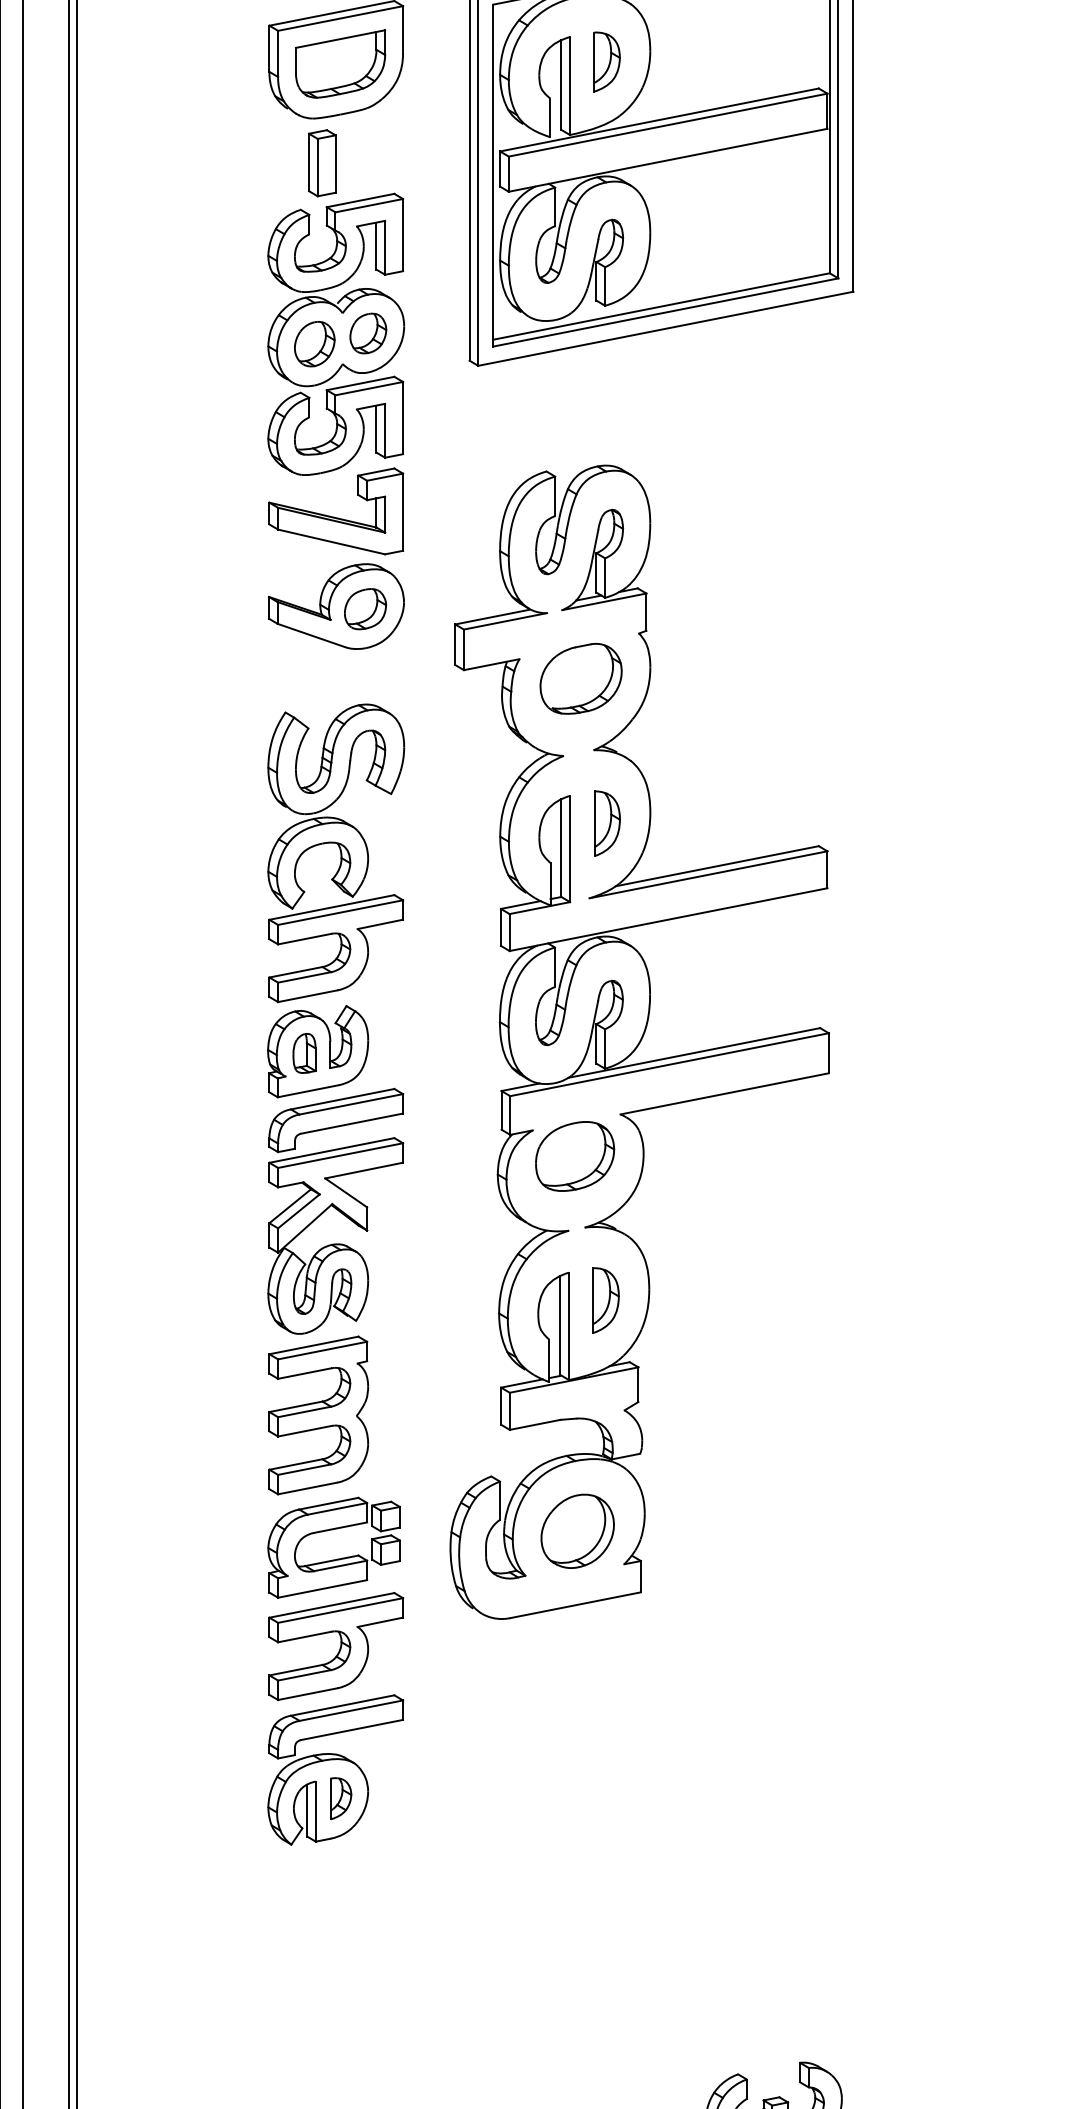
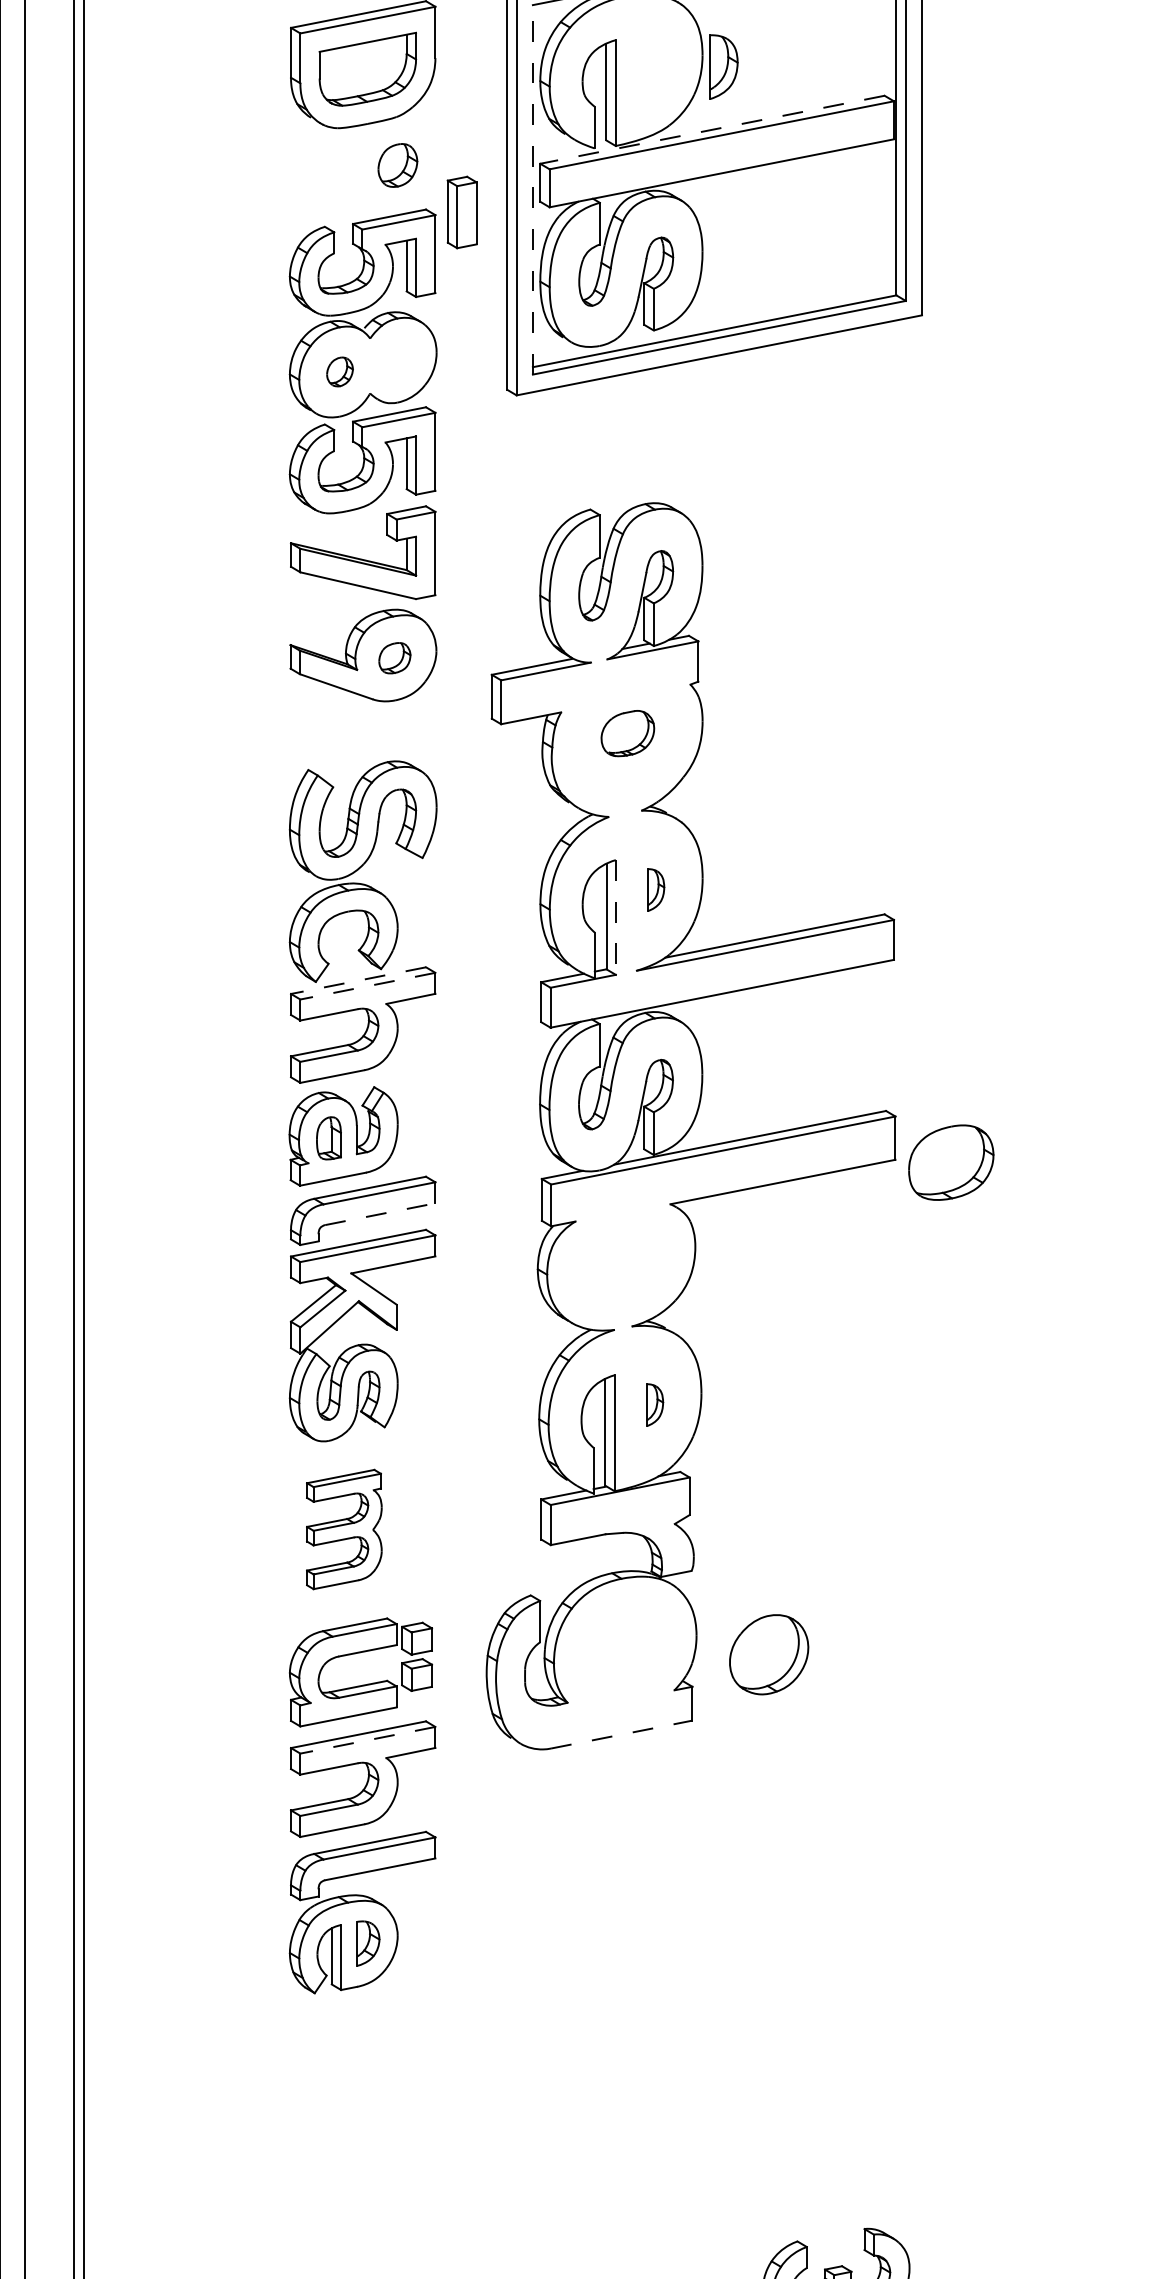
part: (606, 61) -> (723, 66), moved
line: (658, 119) -> (711, 129), solid -> dashed
part: (321, 163) -> (461, 212), moved
line: (492, 175) -> (532, 189), solid -> dashed
part: (367, 333) -> (397, 165), moved
part: (314, 343) -> (339, 371), size x0.6
part: (365, 608) -> (394, 657), size x0.7
part: (580, 678) -> (627, 733), size x0.6
part: (606, 823) -> (655, 889), size x0.6
line: (569, 849) -> (615, 918), solid -> dashed
line: (331, 907) -> (358, 980), solid -> dashed
line: (340, 912) -> (367, 986), solid -> dashed
line: (352, 1123) -> (380, 1214), solid -> dashed
part: (575, 1156) -> (951, 1162), moved
part: (605, 1299) -> (654, 1404), size x0.6
part: (318, 1415) -> (344, 1529), size x0.7
part: (578, 1531) -> (769, 1654), moved
line: (576, 1605) -> (622, 1734), solid -> dashed
line: (340, 1610) -> (367, 1740), solid -> dashed

